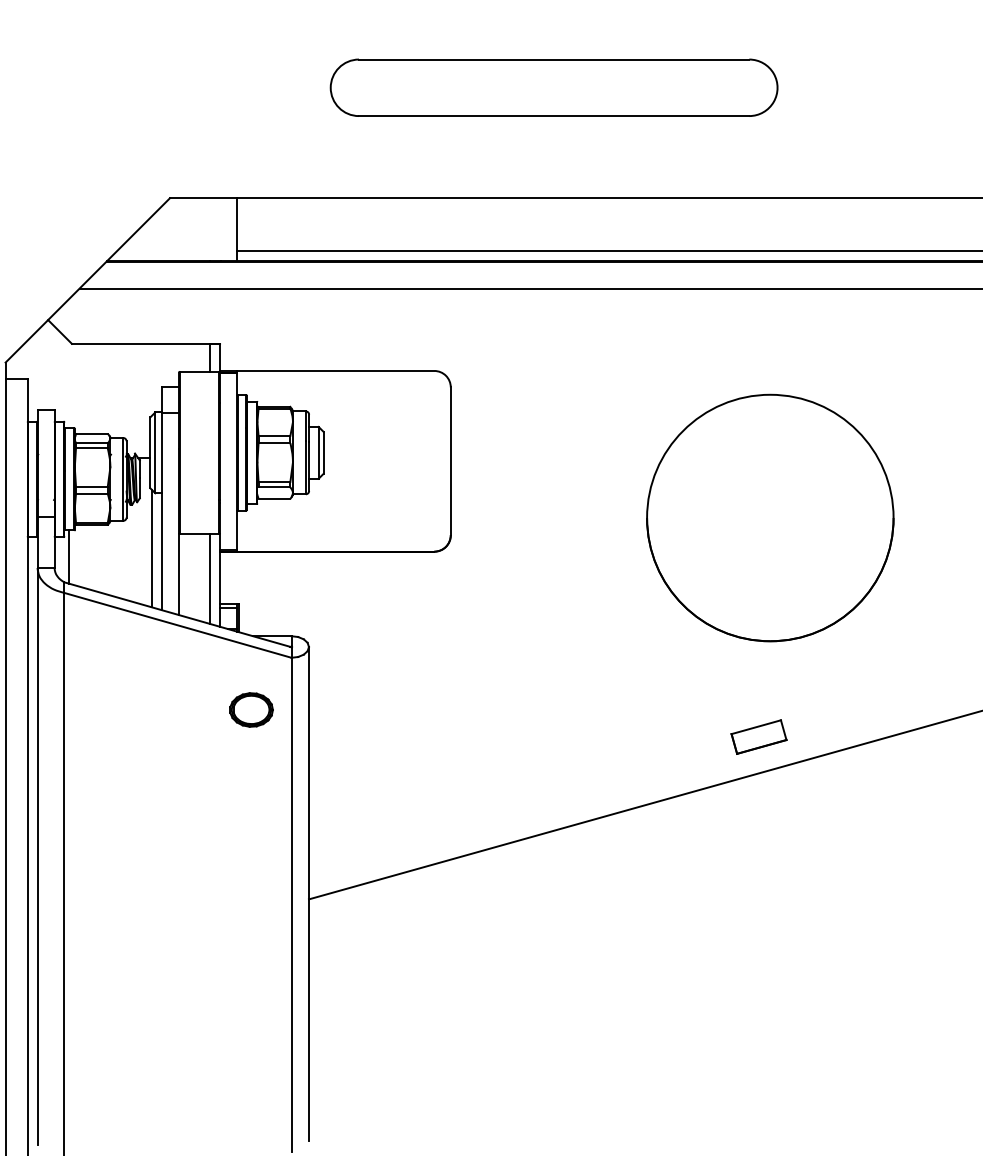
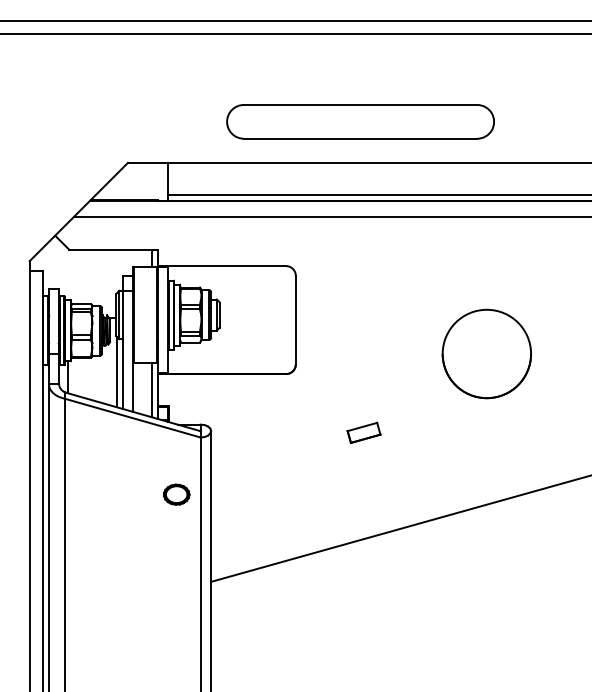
part: (553, 87) -> (360, 121), moved
circle: (769, 517) -> (486, 353), size x0.6
part: (251, 709) -> (176, 494), moved
part: (758, 736) -> (363, 432), moved

